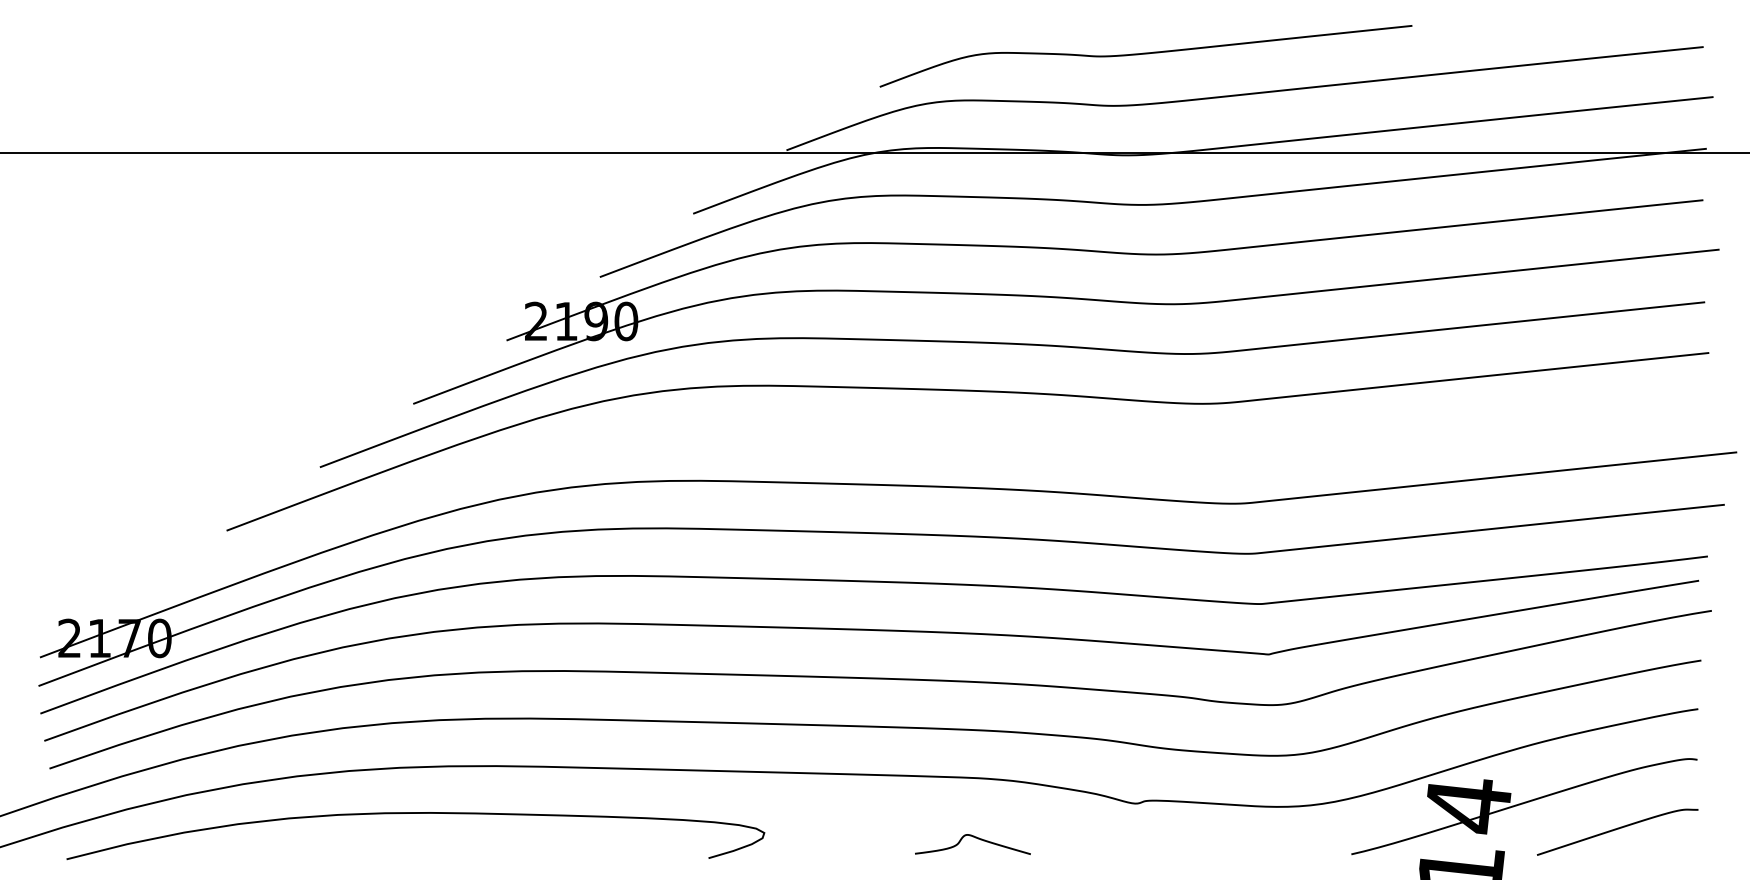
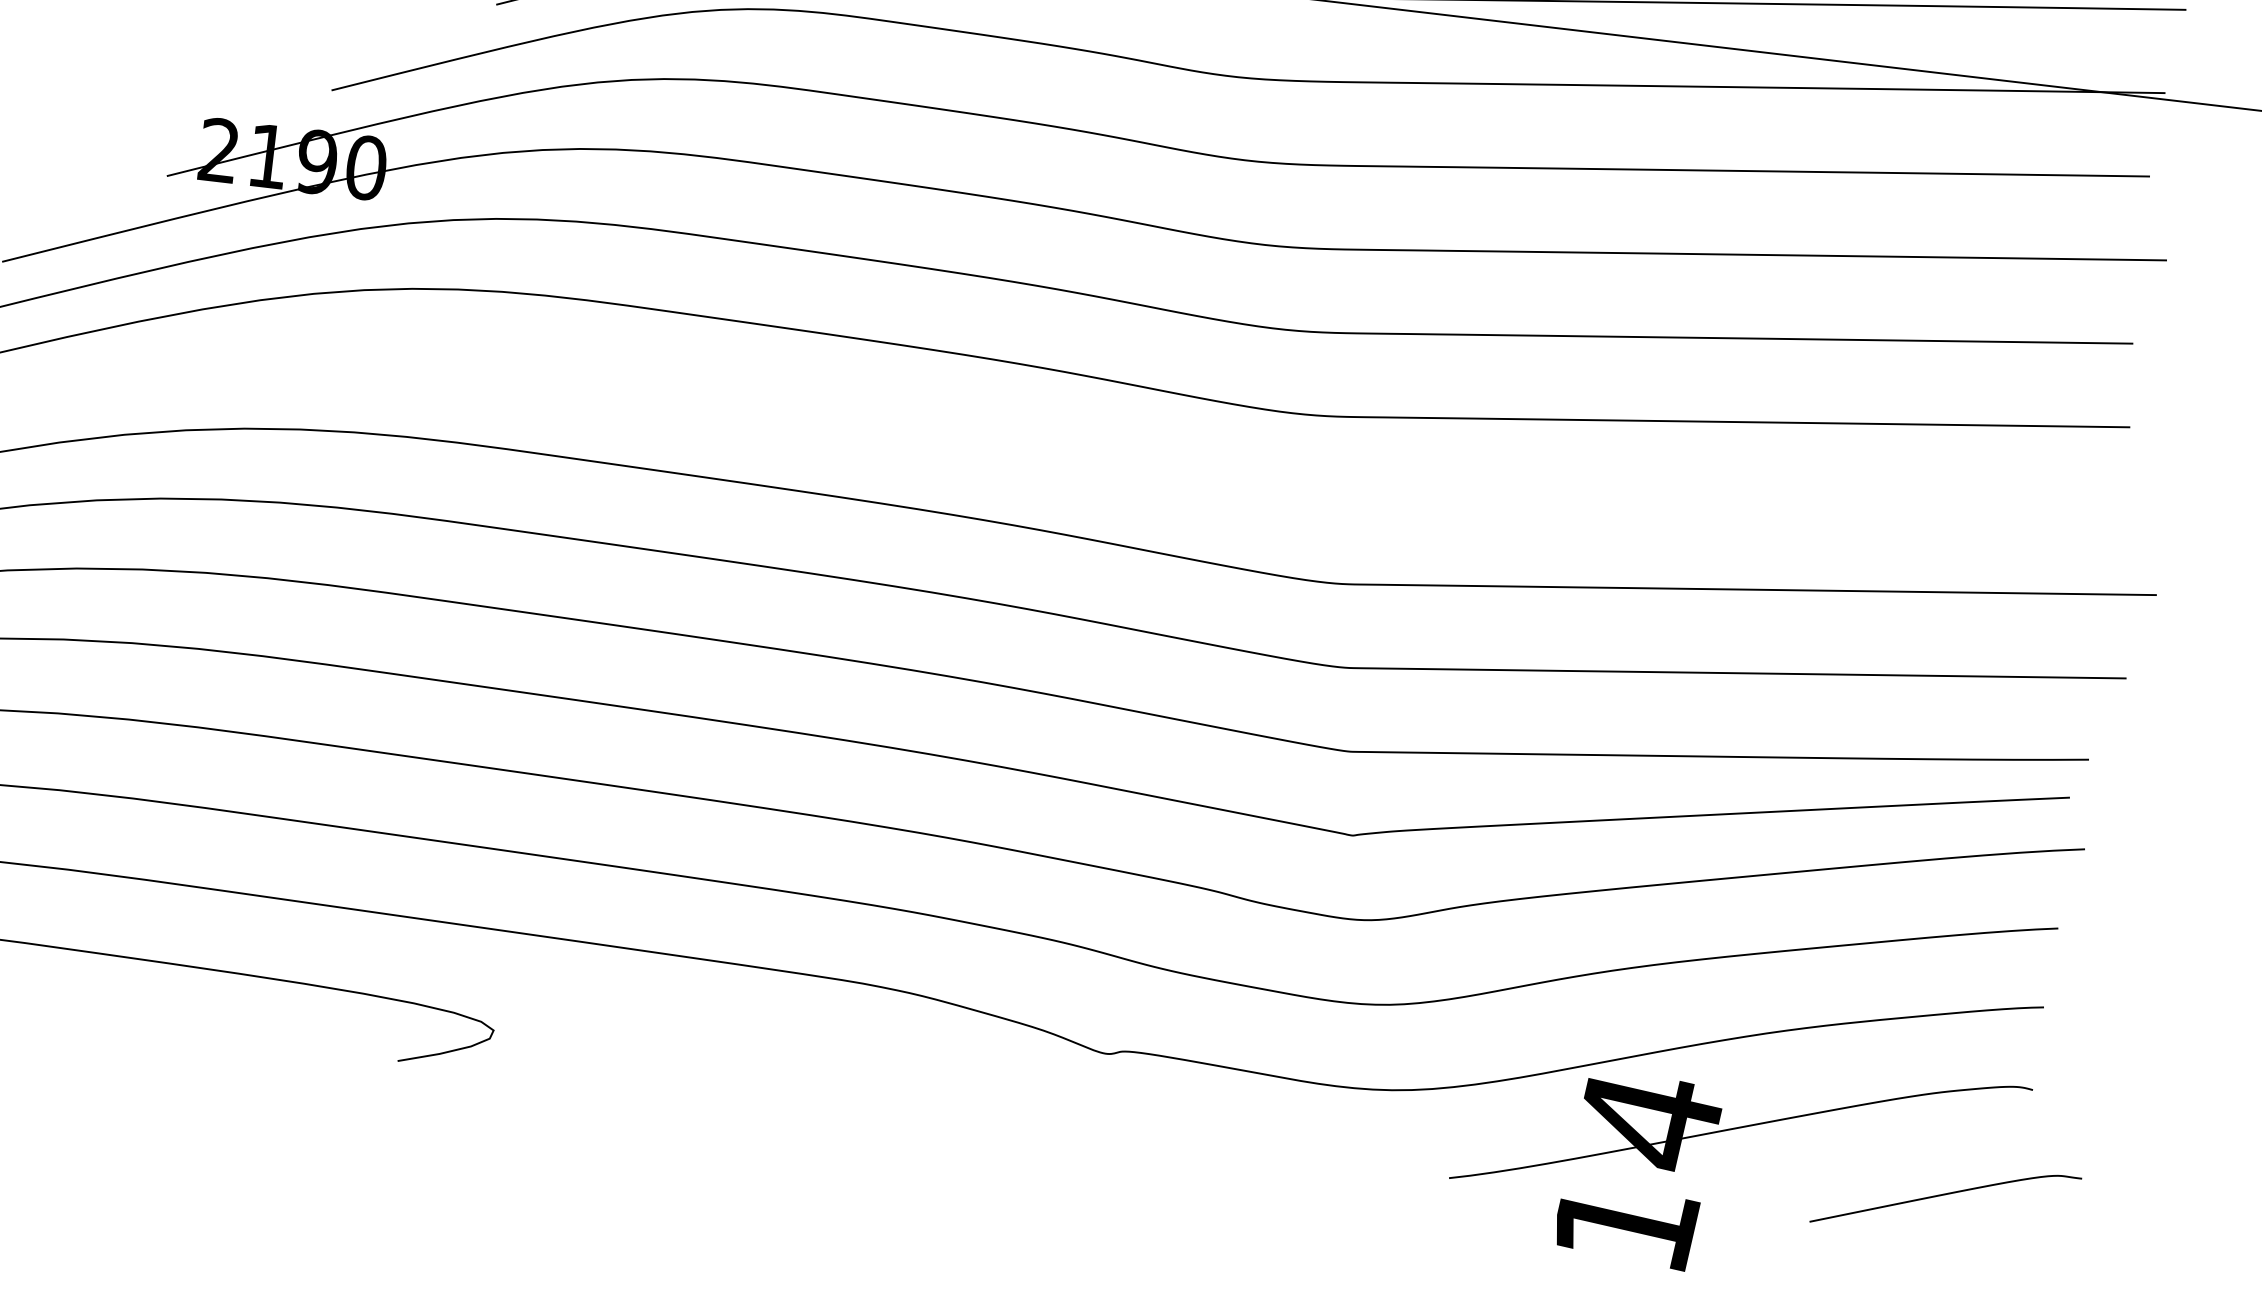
curve: (1616, 830) -> (1944, 1196), moved
curve: (975, 838) -> (837, 1080), removed

